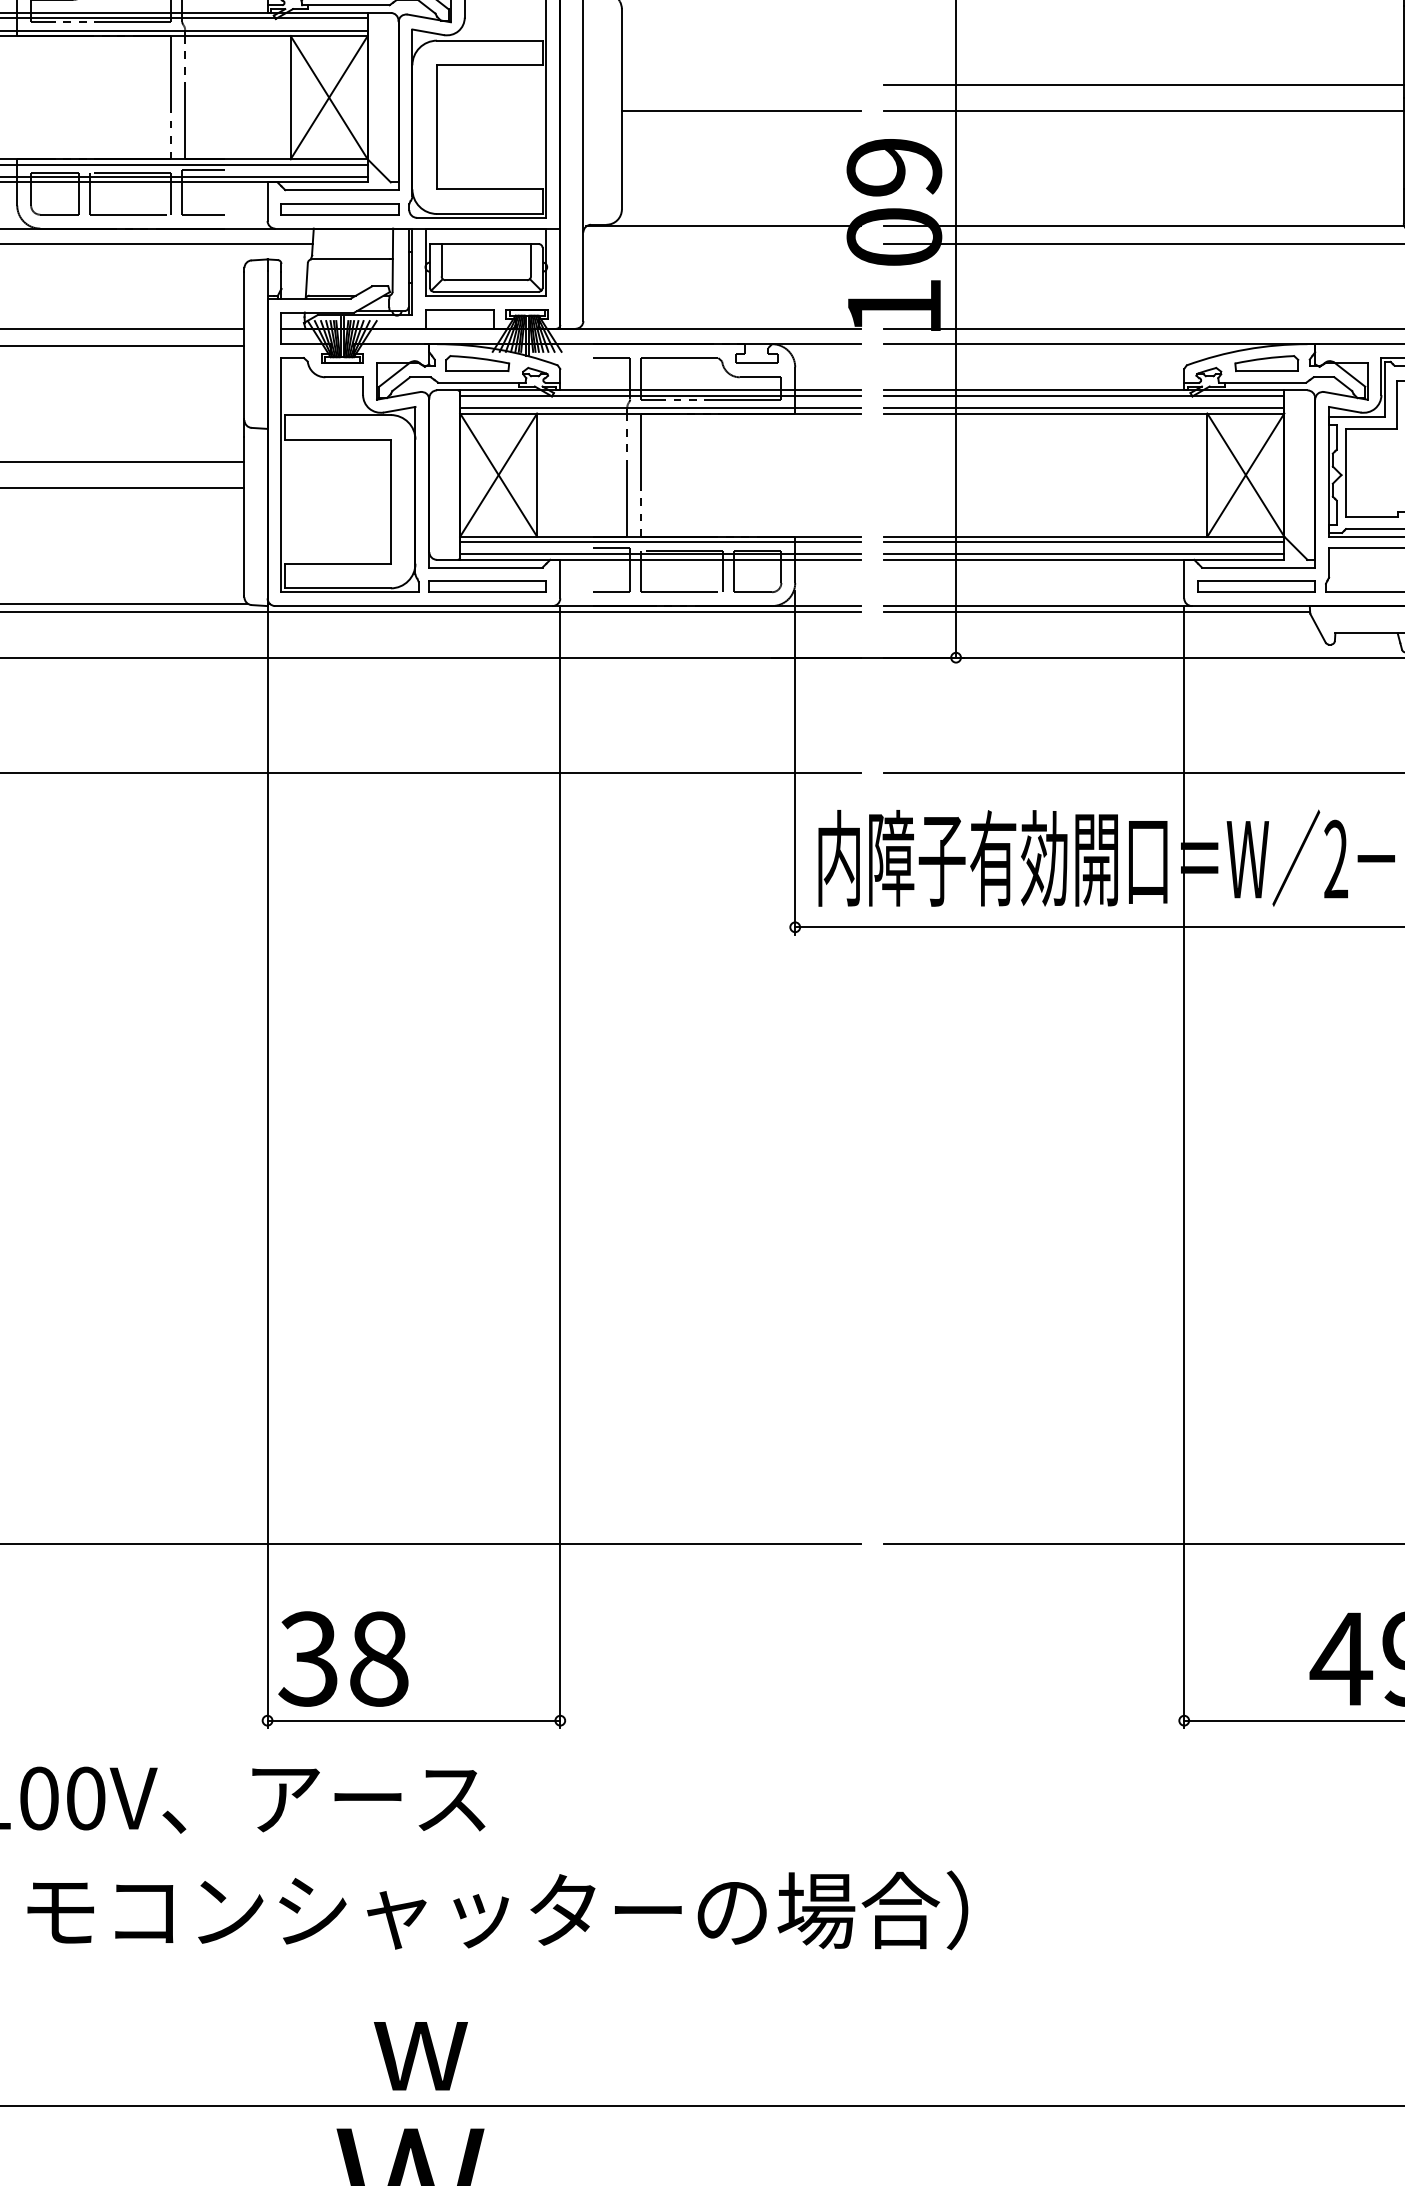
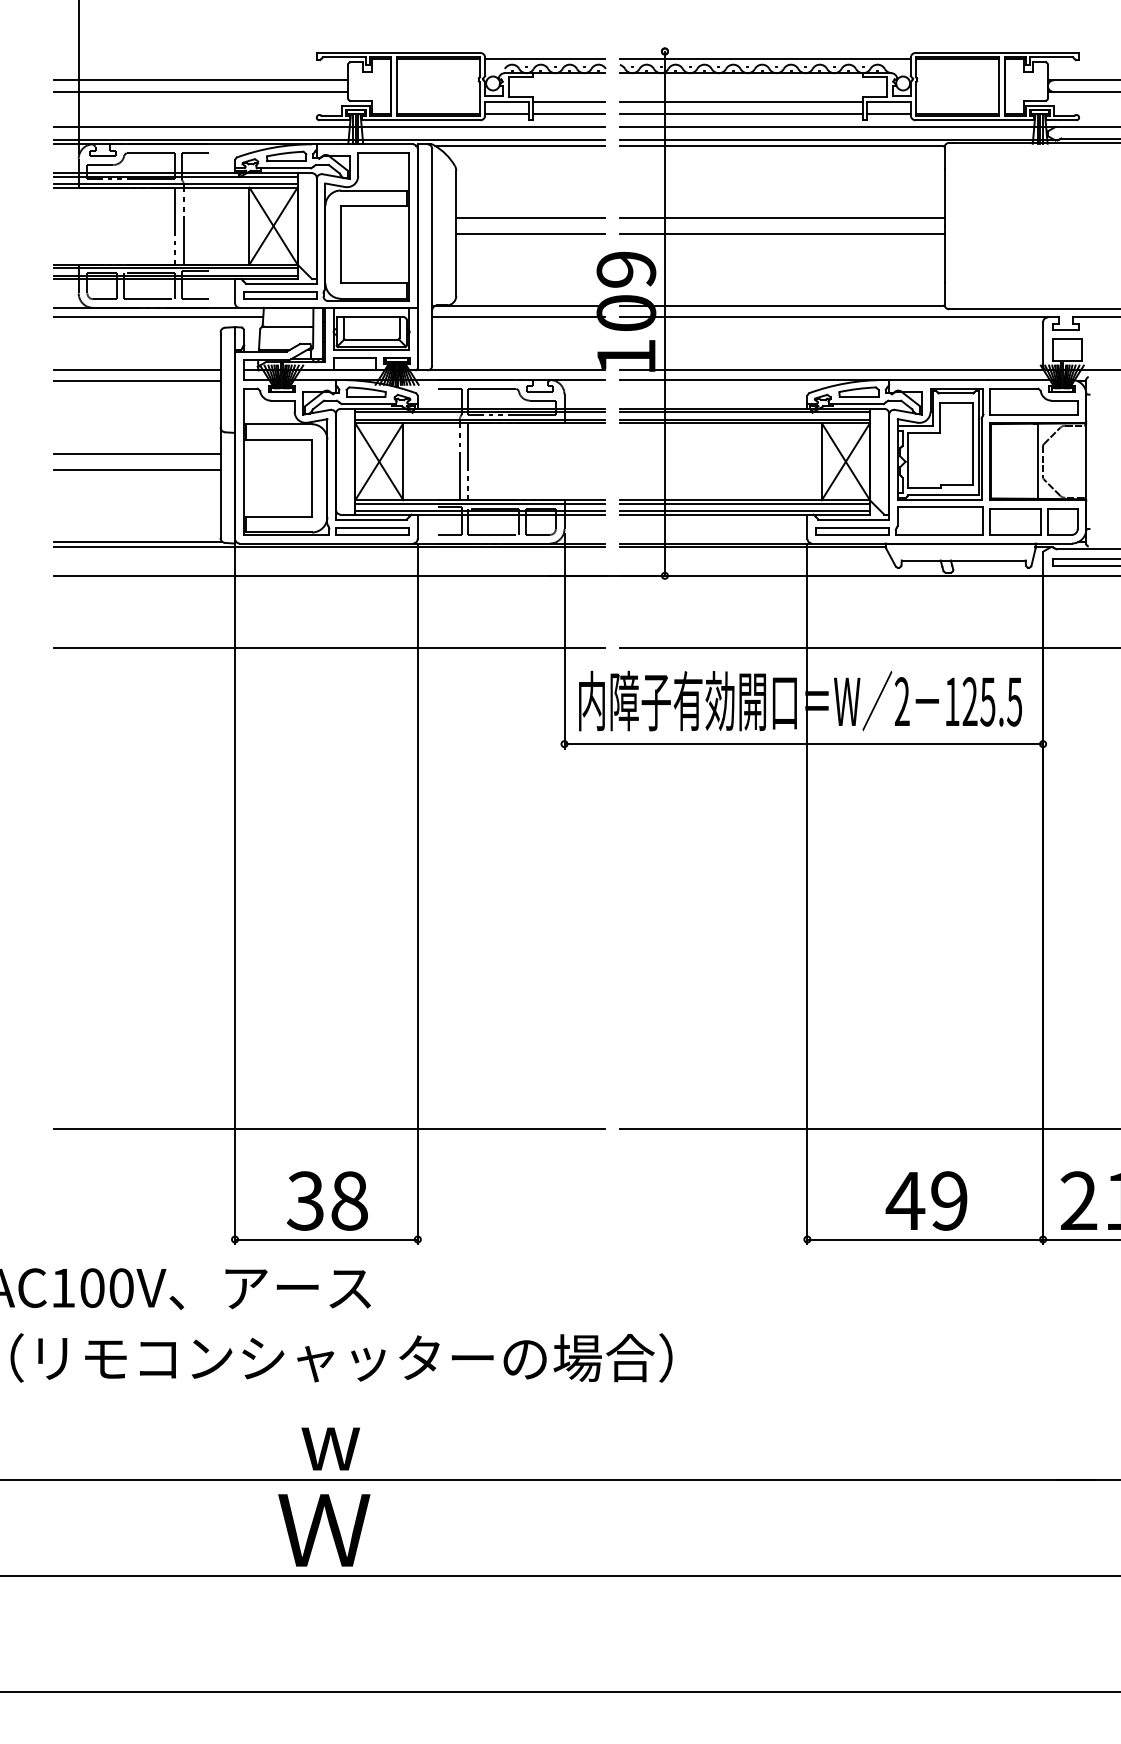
line: (740, 83) -> (530, 217), added
line: (721, 244) -> (518, 317), added
text: (343, 1658) -> (327, 1200), moved

